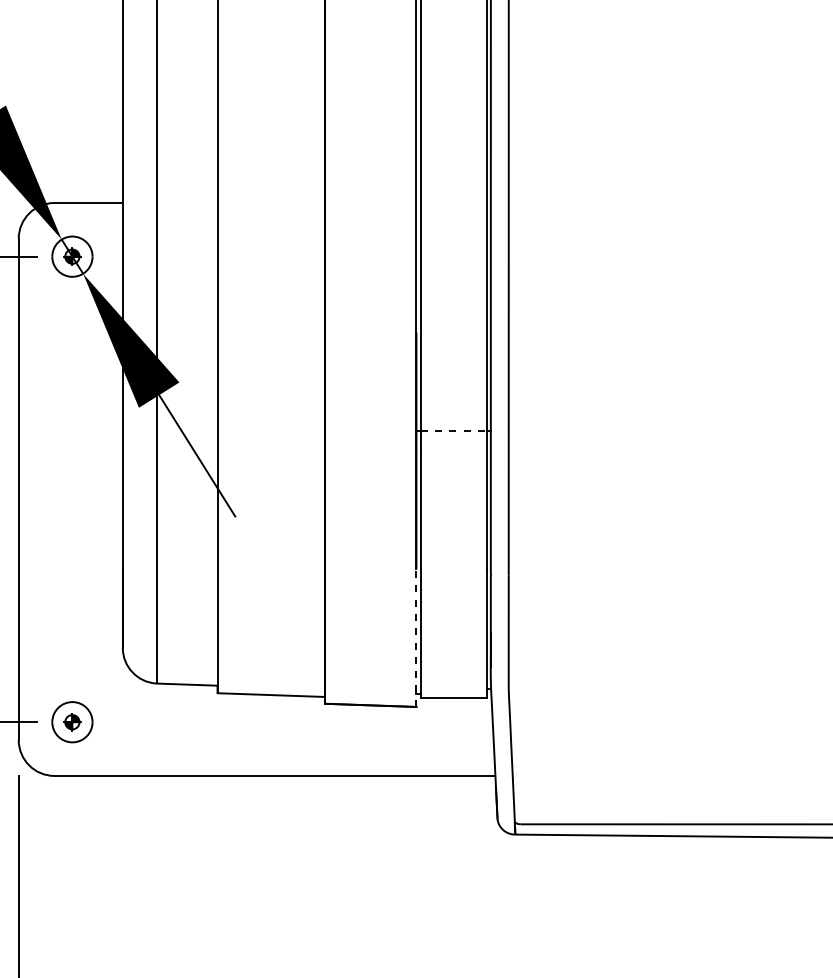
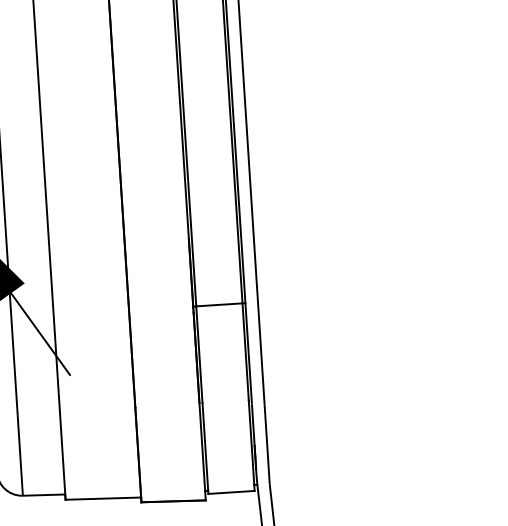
line: (454, 430) -> (219, 304), dashed -> solid
line: (416, 638) -> (202, 452), dashed -> solid

